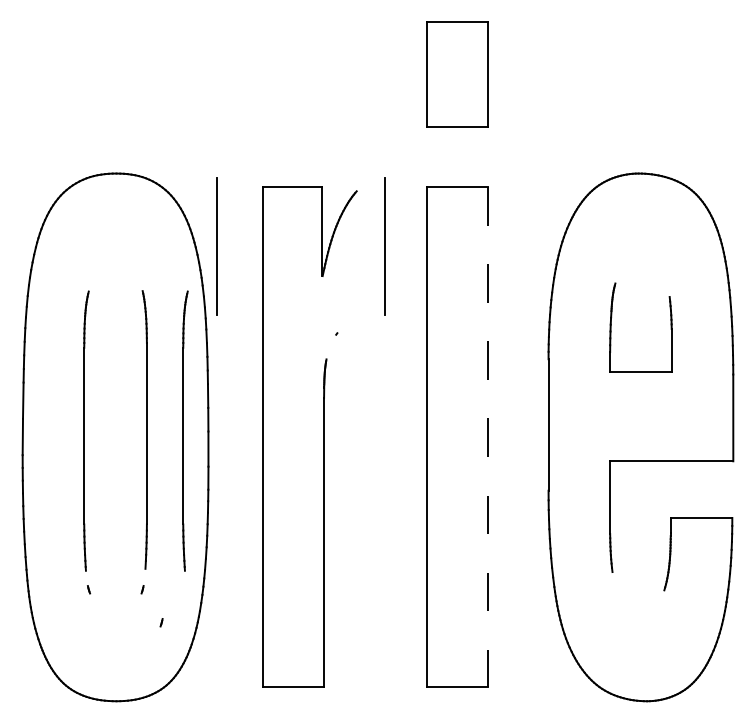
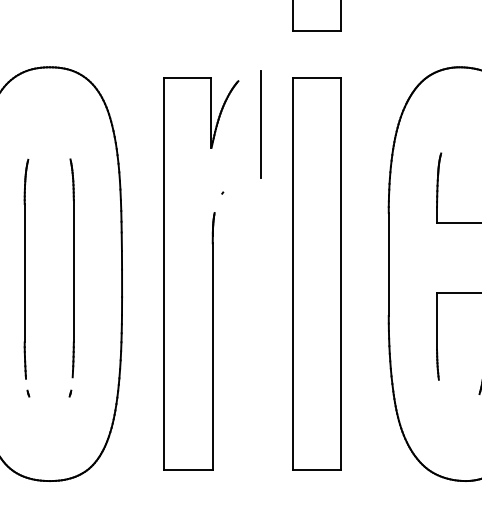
line: (216, 246) -> (128, 124), removed
part: (185, 430) -> (104, 268), removed
line: (488, 437) -> (341, 274), dashed -> solid
part: (161, 622) -> (85, 419), removed

